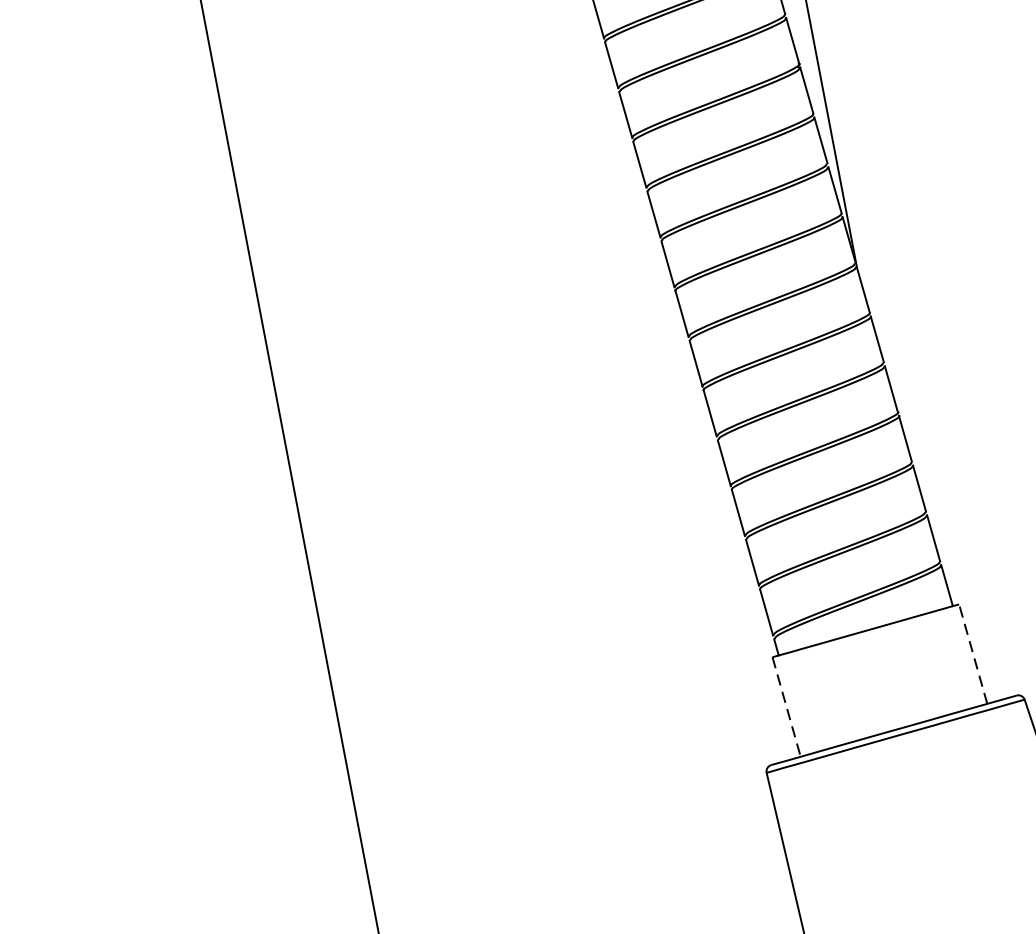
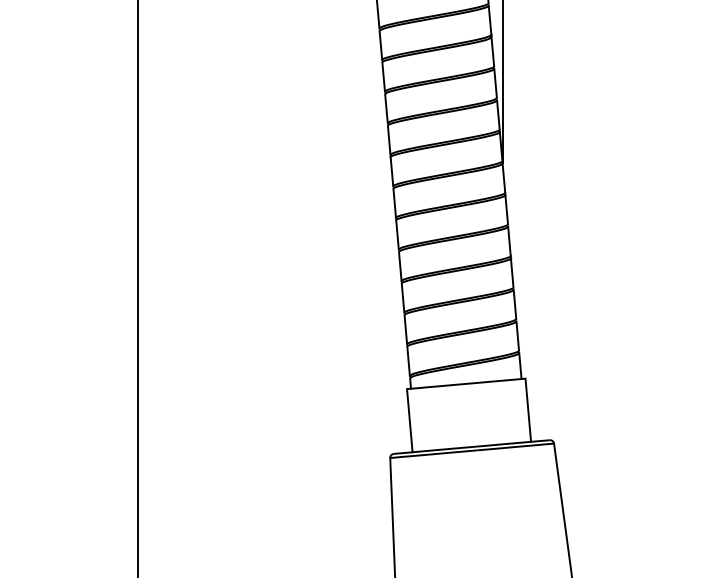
line: (973, 654) -> (528, 410), dashed -> solid
line: (786, 706) -> (409, 420), dashed -> solid

